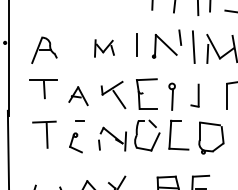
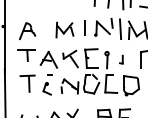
part: (103, 47) -> (64, 29), size x1.43
part: (78, 95) -> (48, 59), size x1.43
part: (195, 95) -> (121, 59), size x0.62

